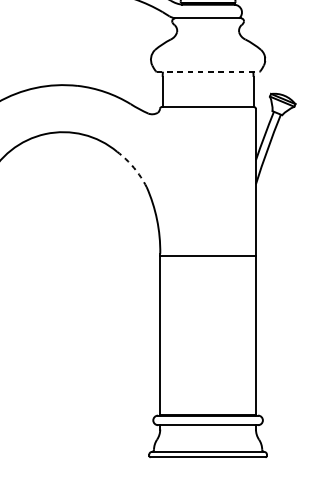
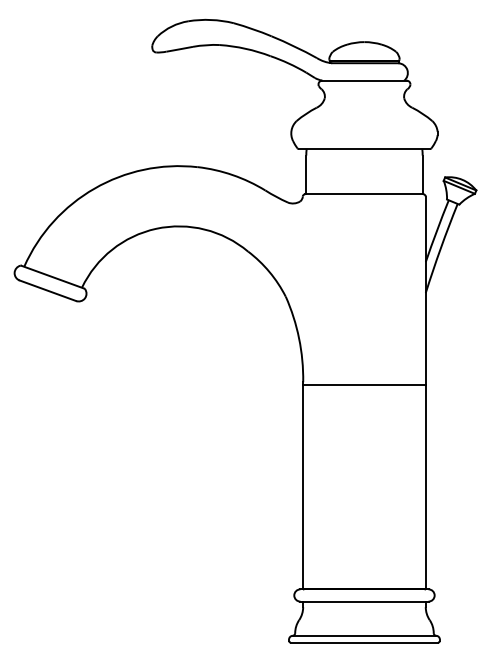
line: (208, 71) -> (364, 148), dashed -> solid
arc: (133, 168) -> (269, 272), dashed -> solid

